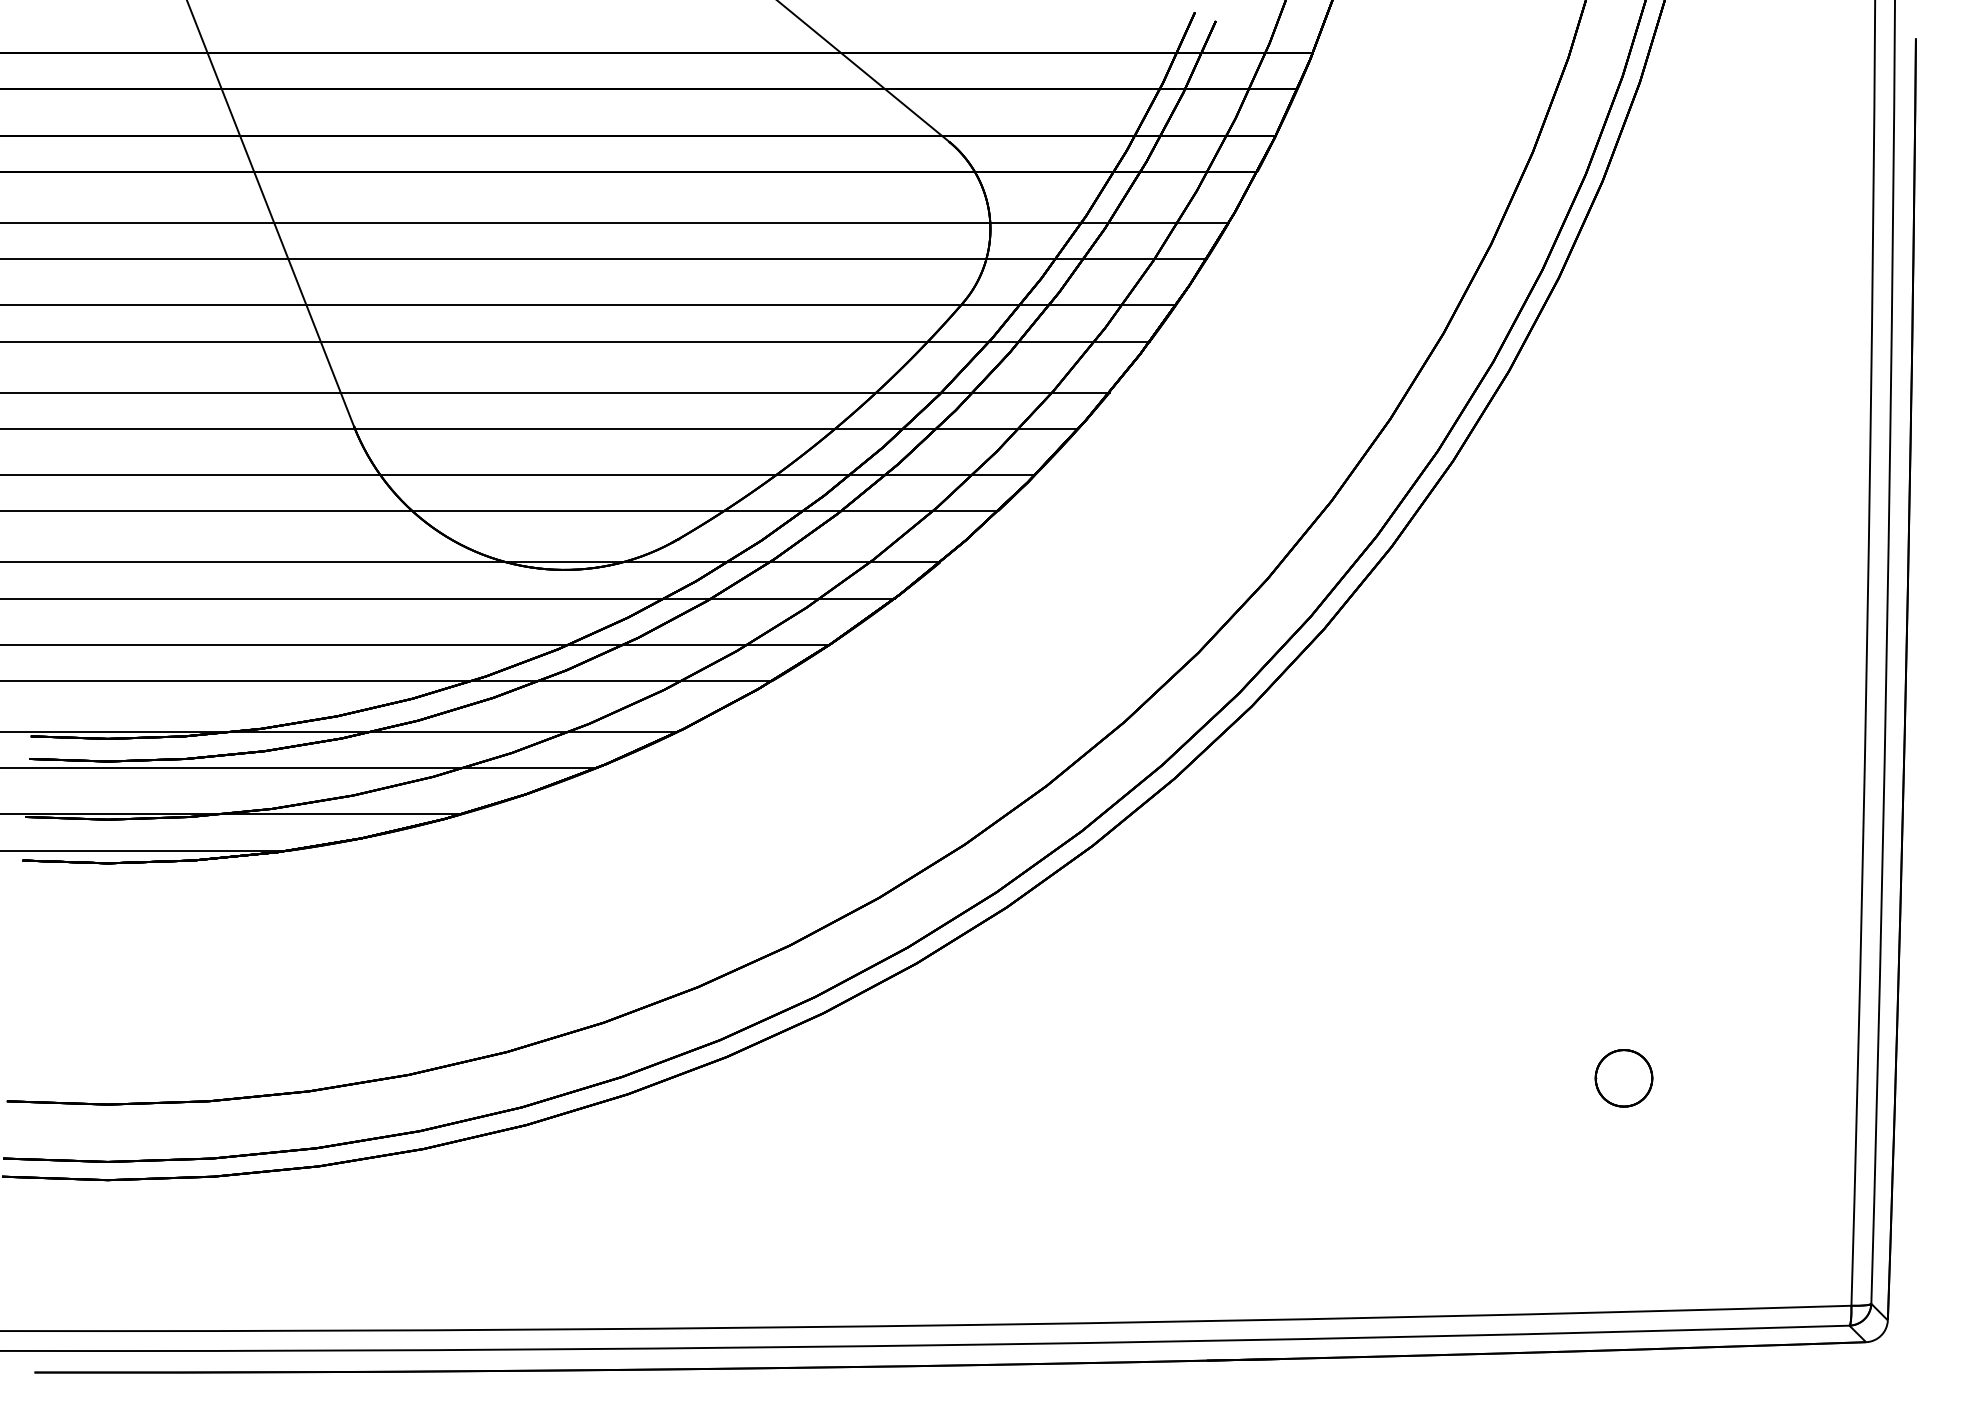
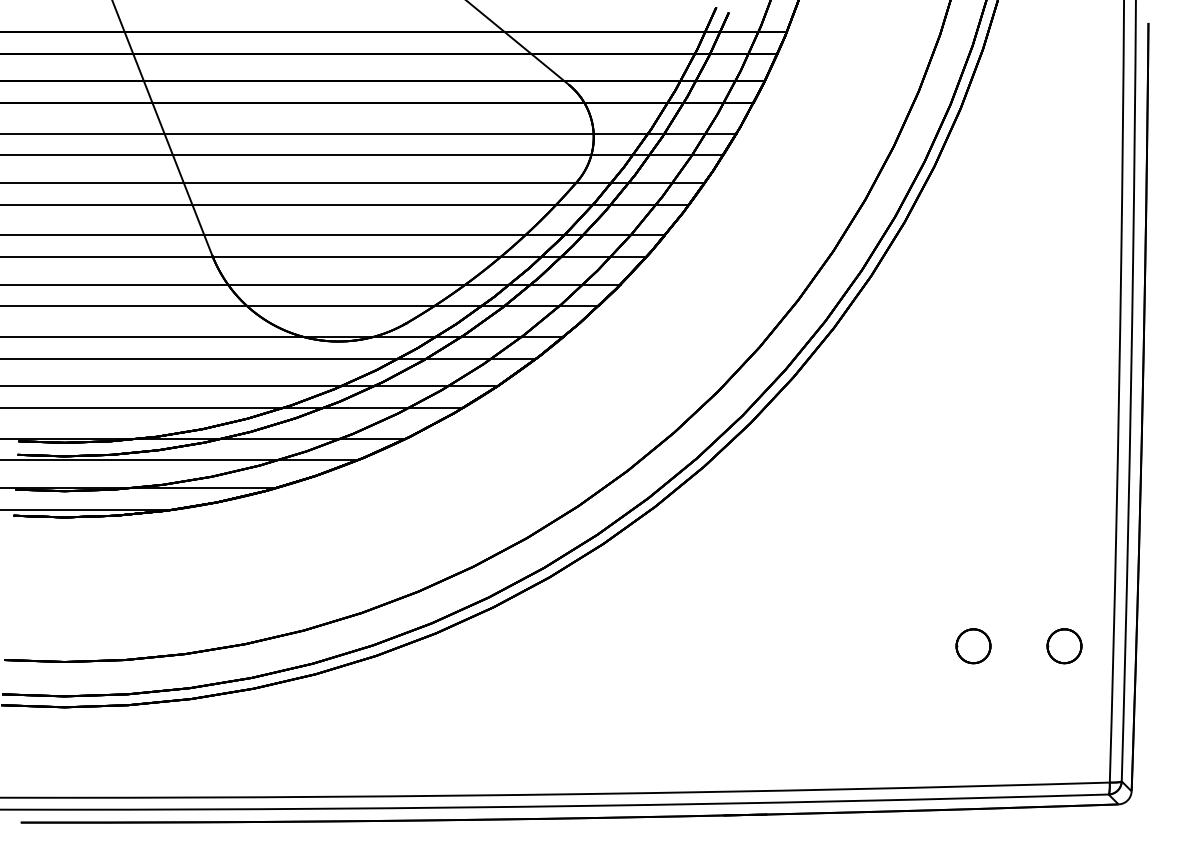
part: (1775, 1078) -> (1064, 646), added

